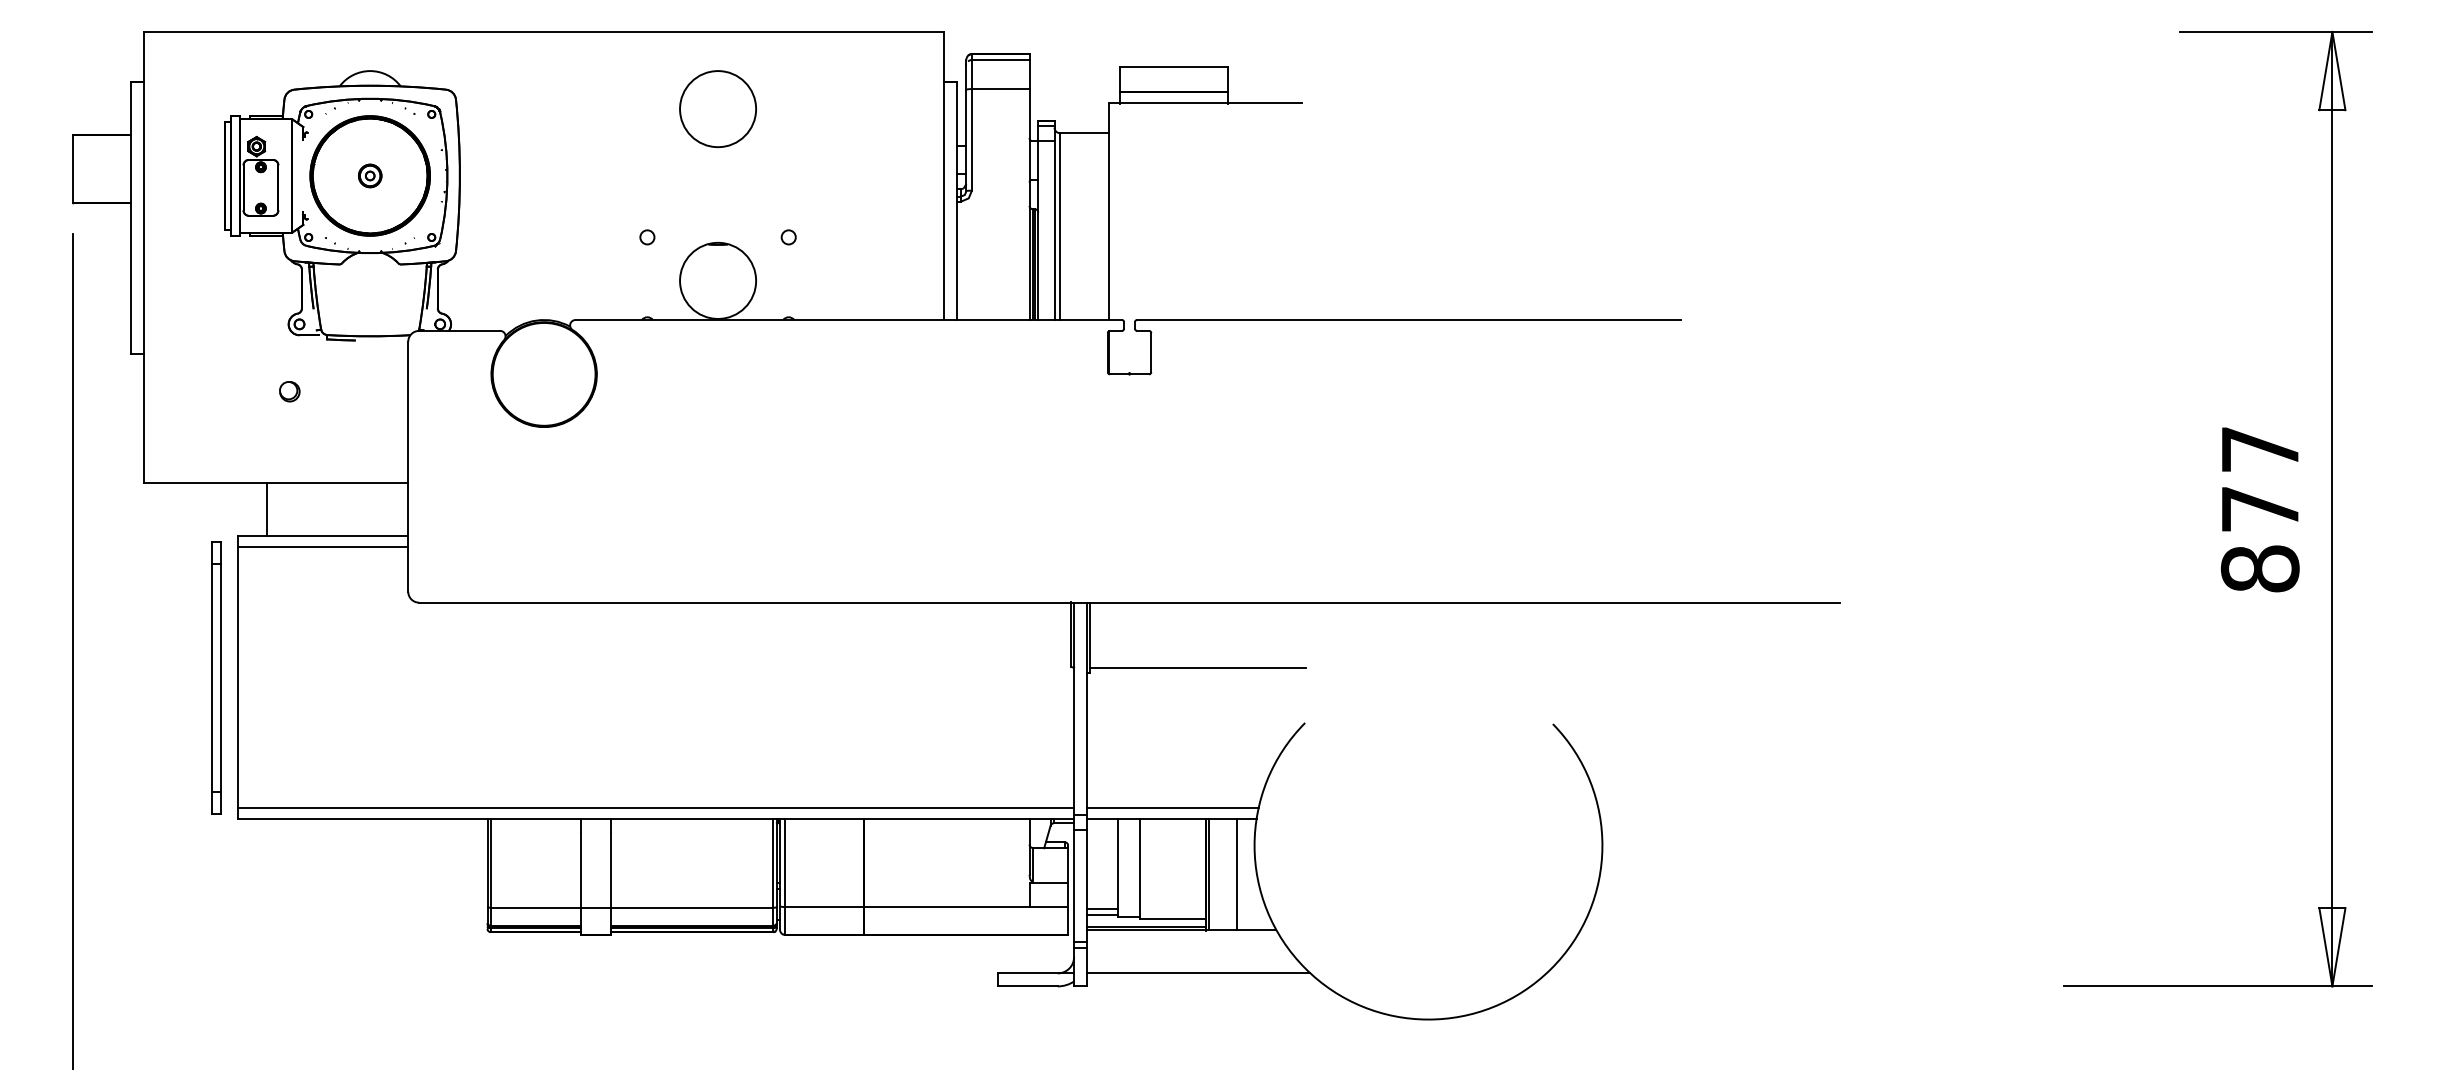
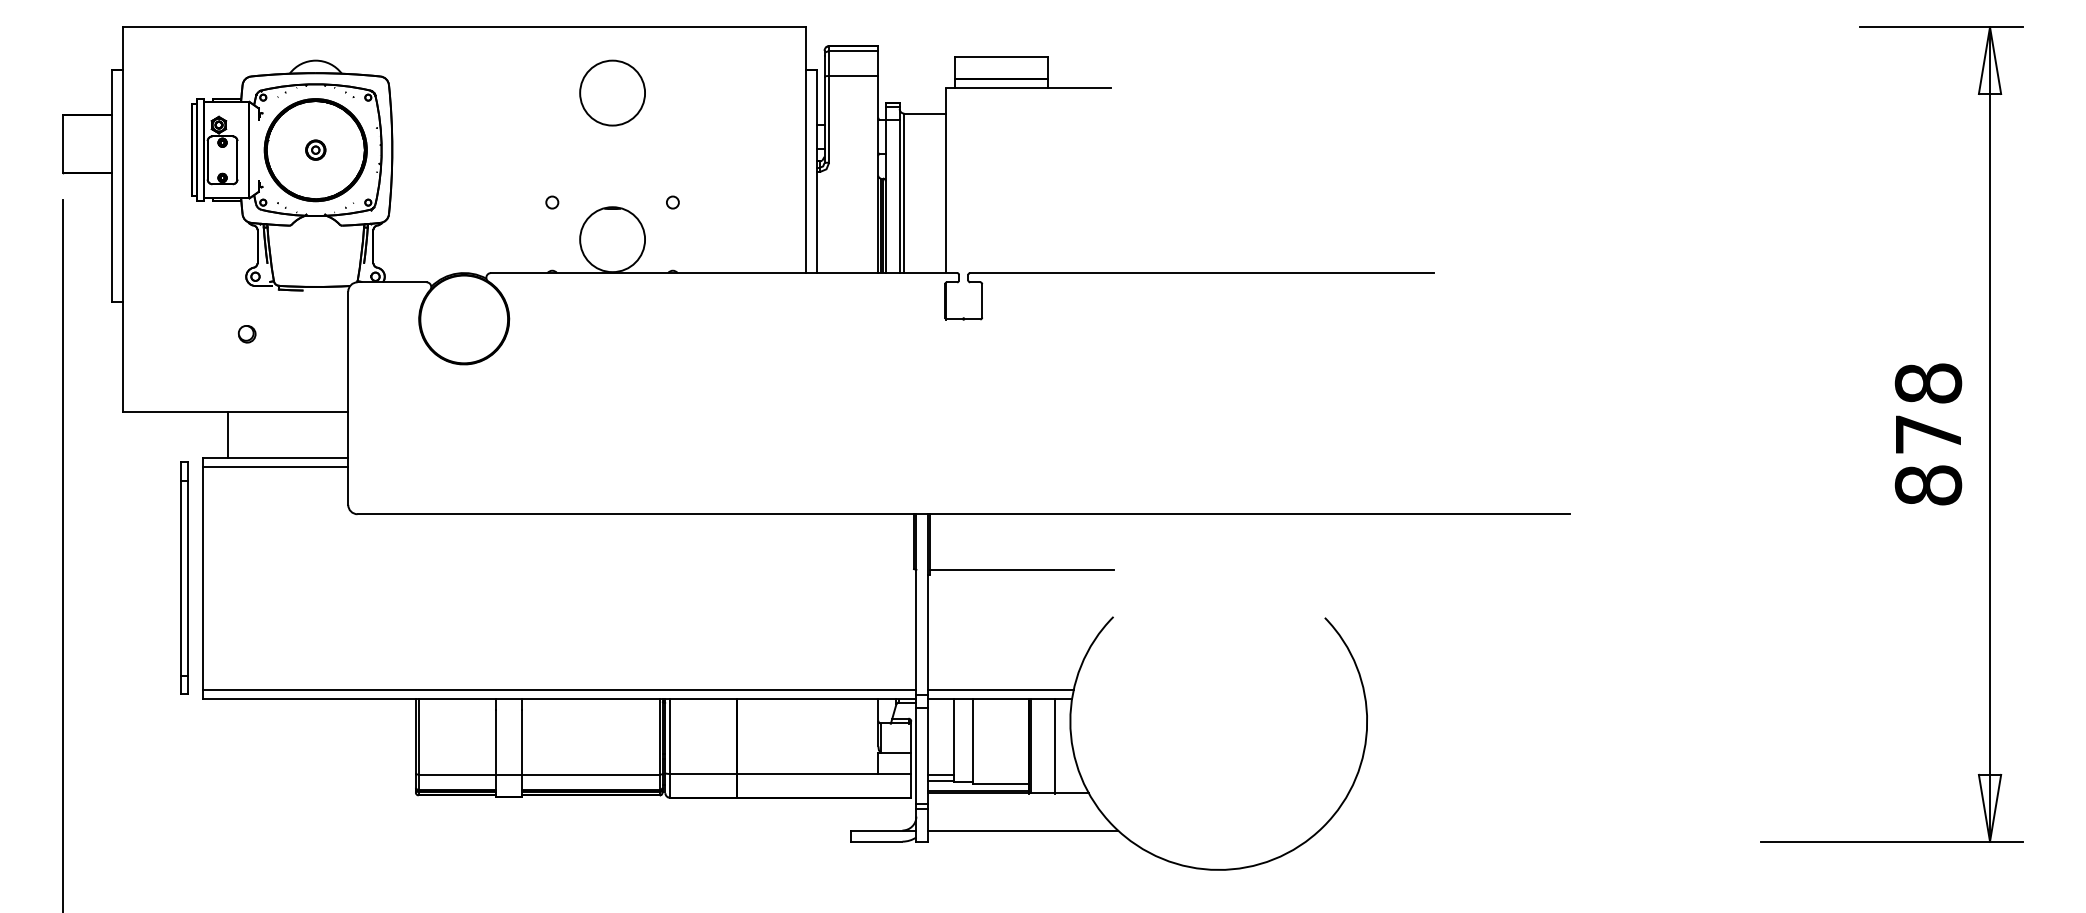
text: (2260, 449) -> (1928, 383), 877 -> 878

